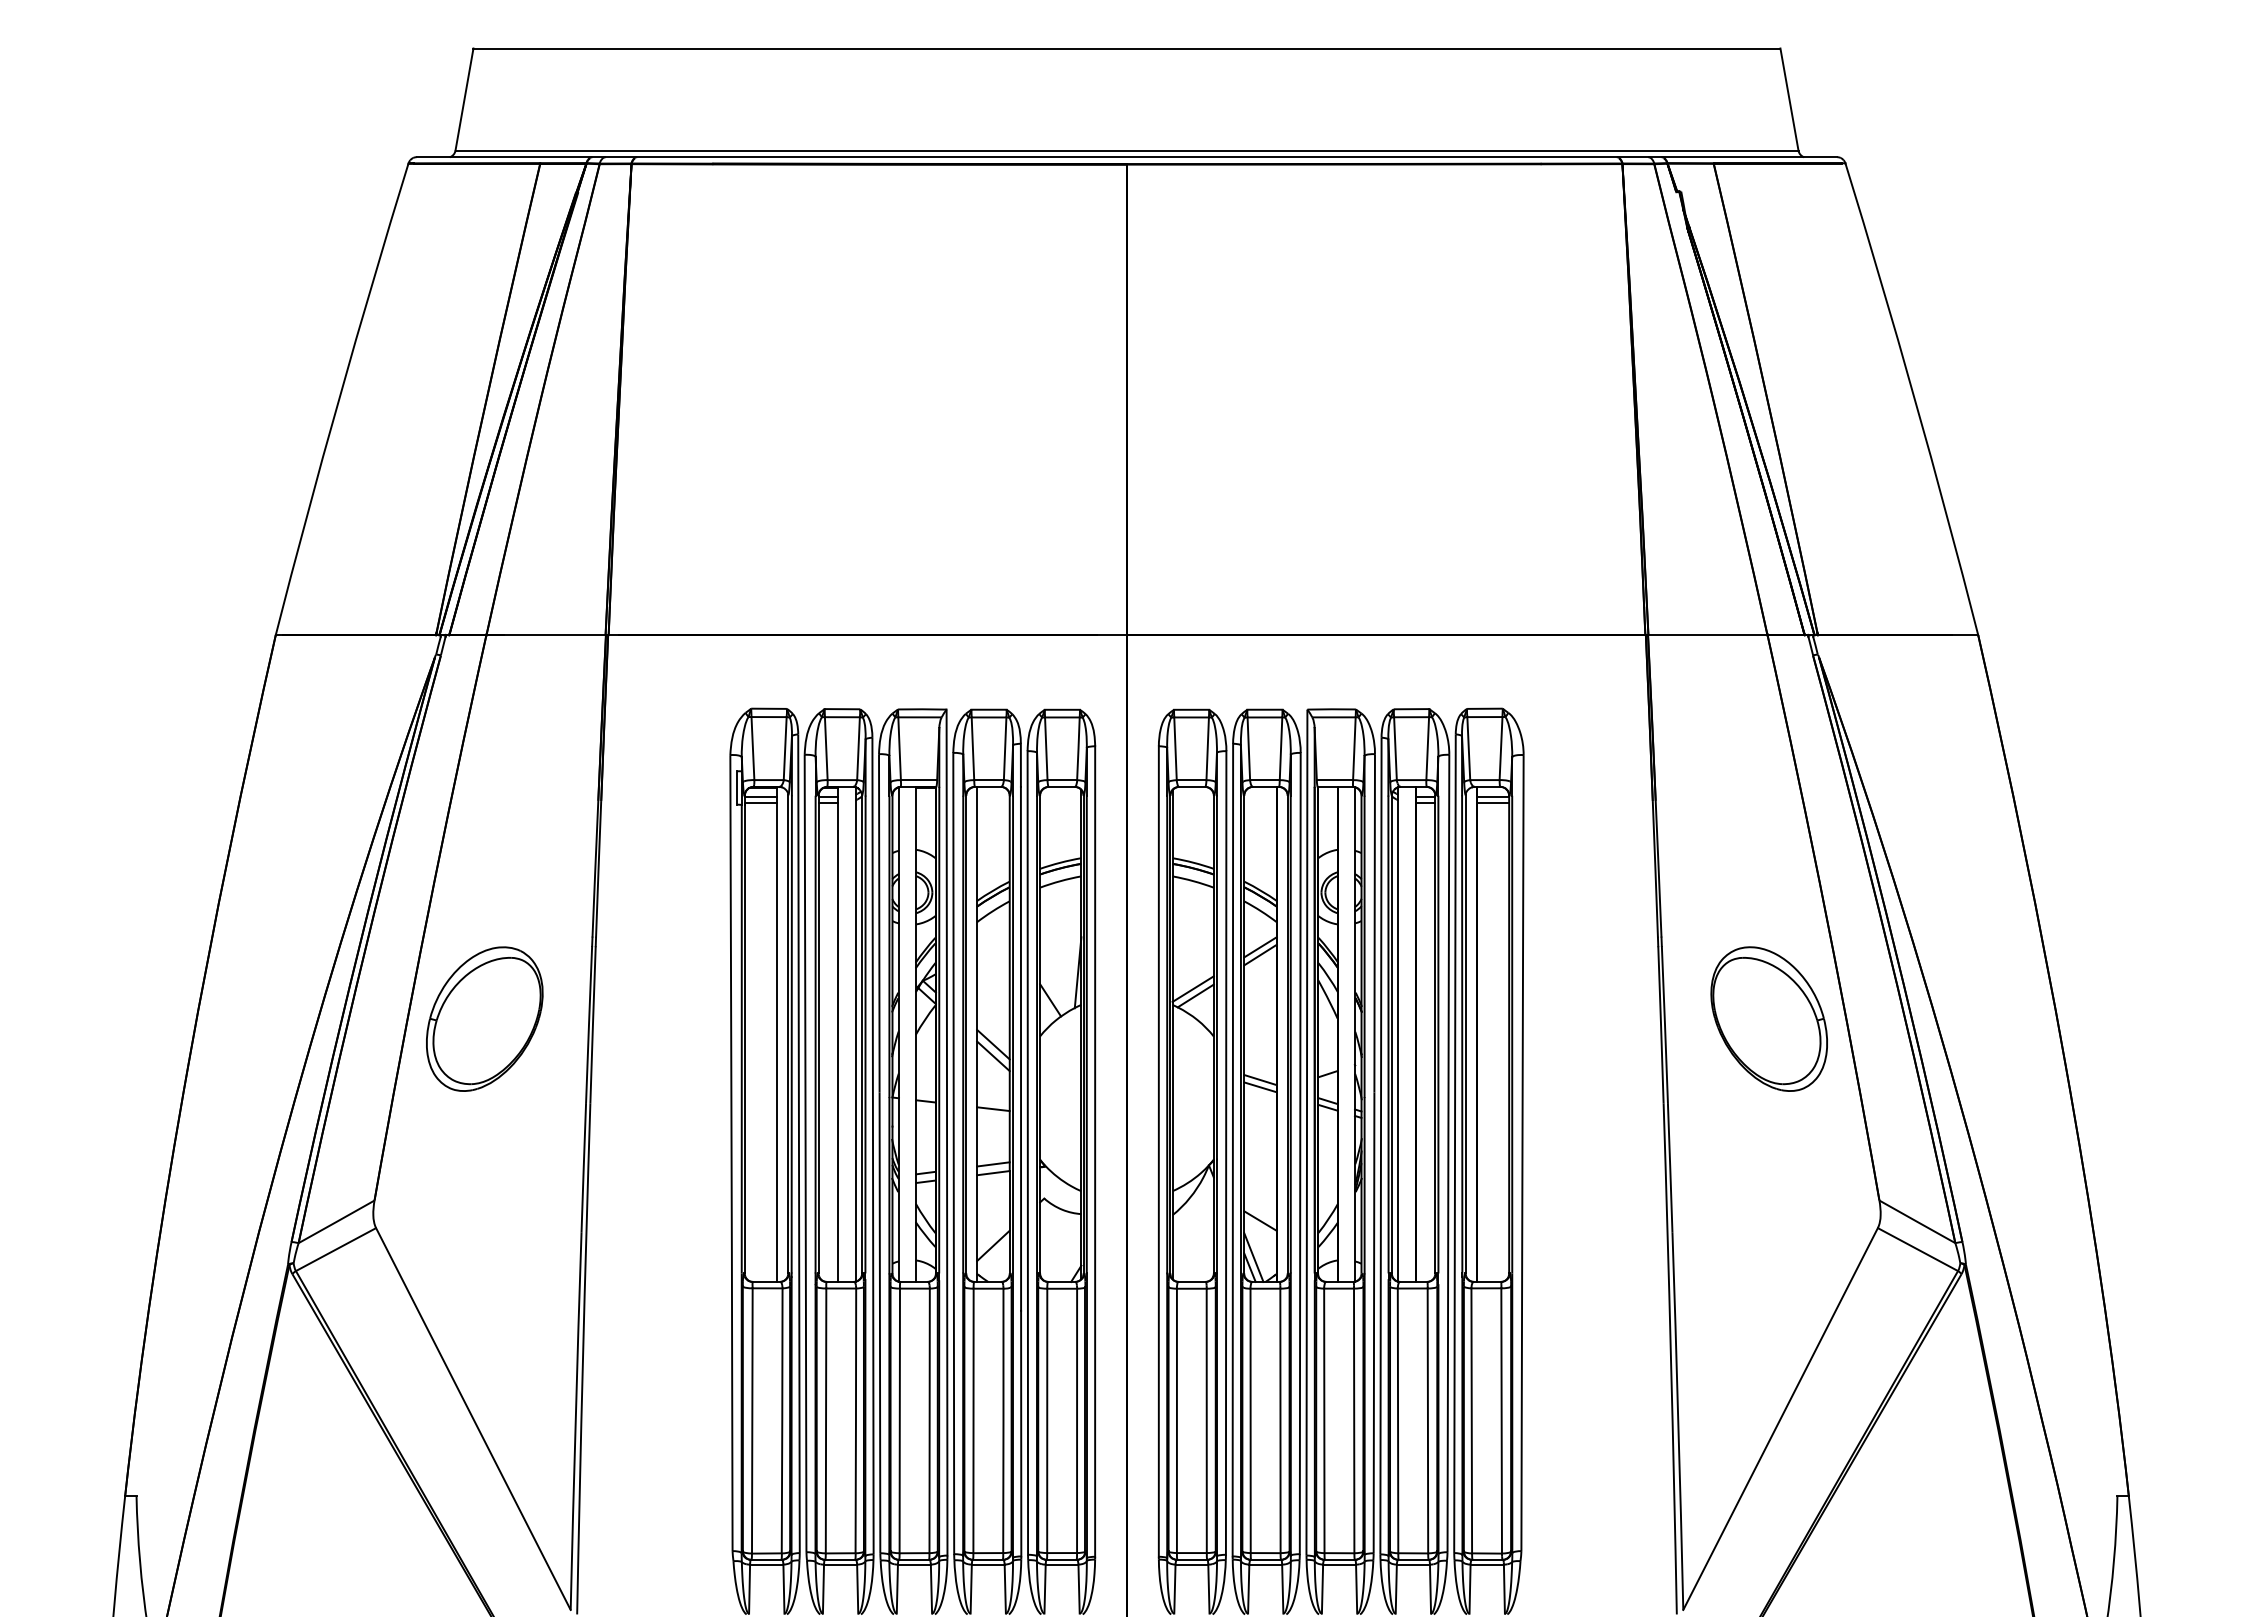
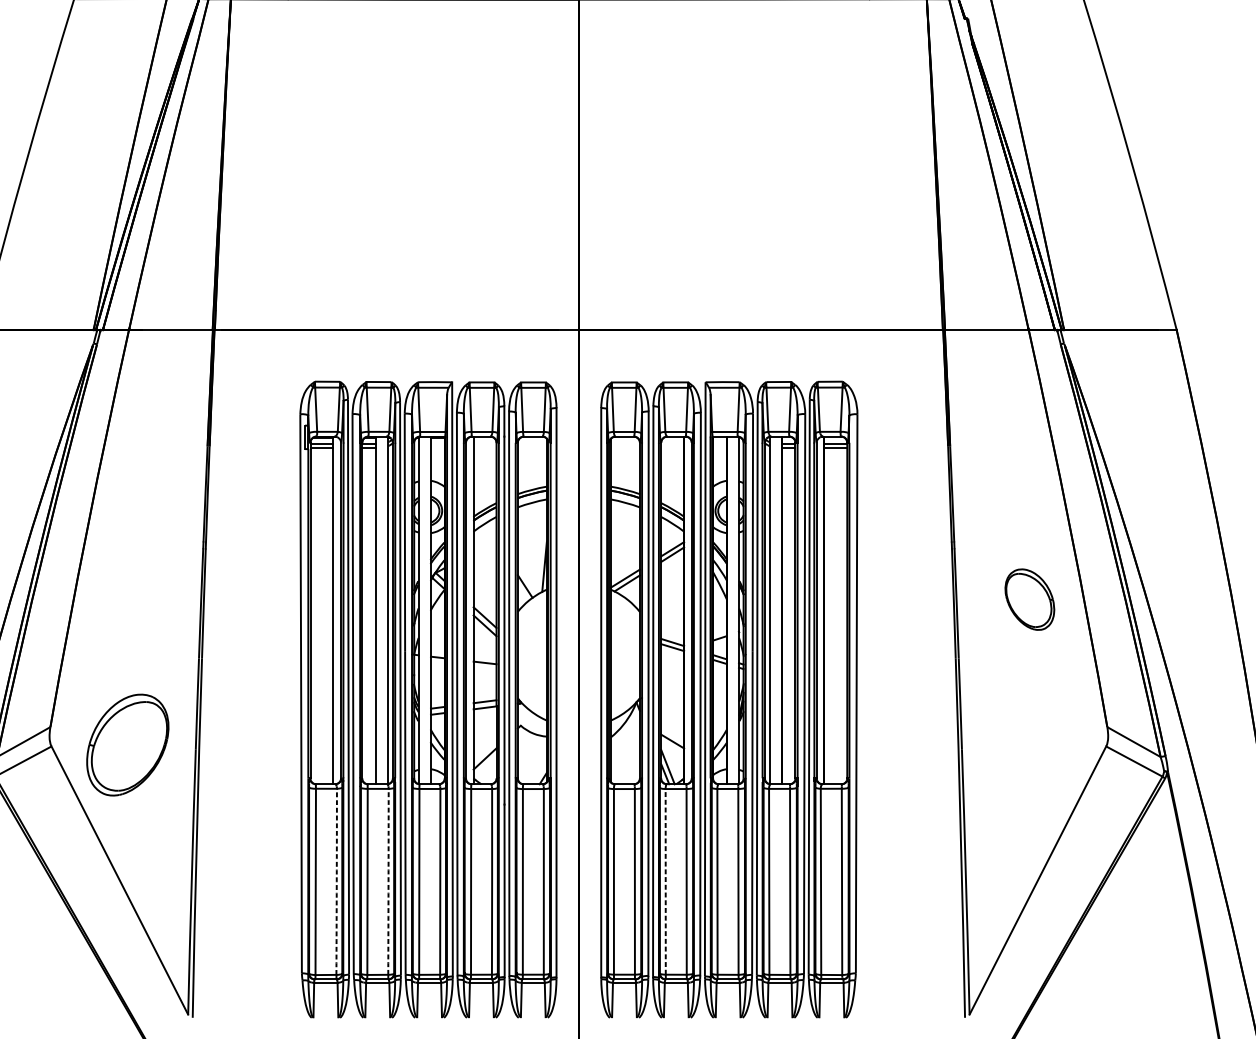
part: (484, 1018) -> (127, 744), moved
part: (1768, 1018) -> (1029, 599), size x0.6
arc: (782, 1420) -> (336, 881), solid -> dashed
arc: (855, 1420) -> (388, 881), solid -> dashed
line: (1250, 1420) -> (665, 881), solid -> dashed

